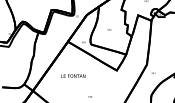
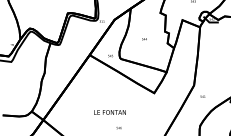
text: (73, 75) -> (110, 111), moved

